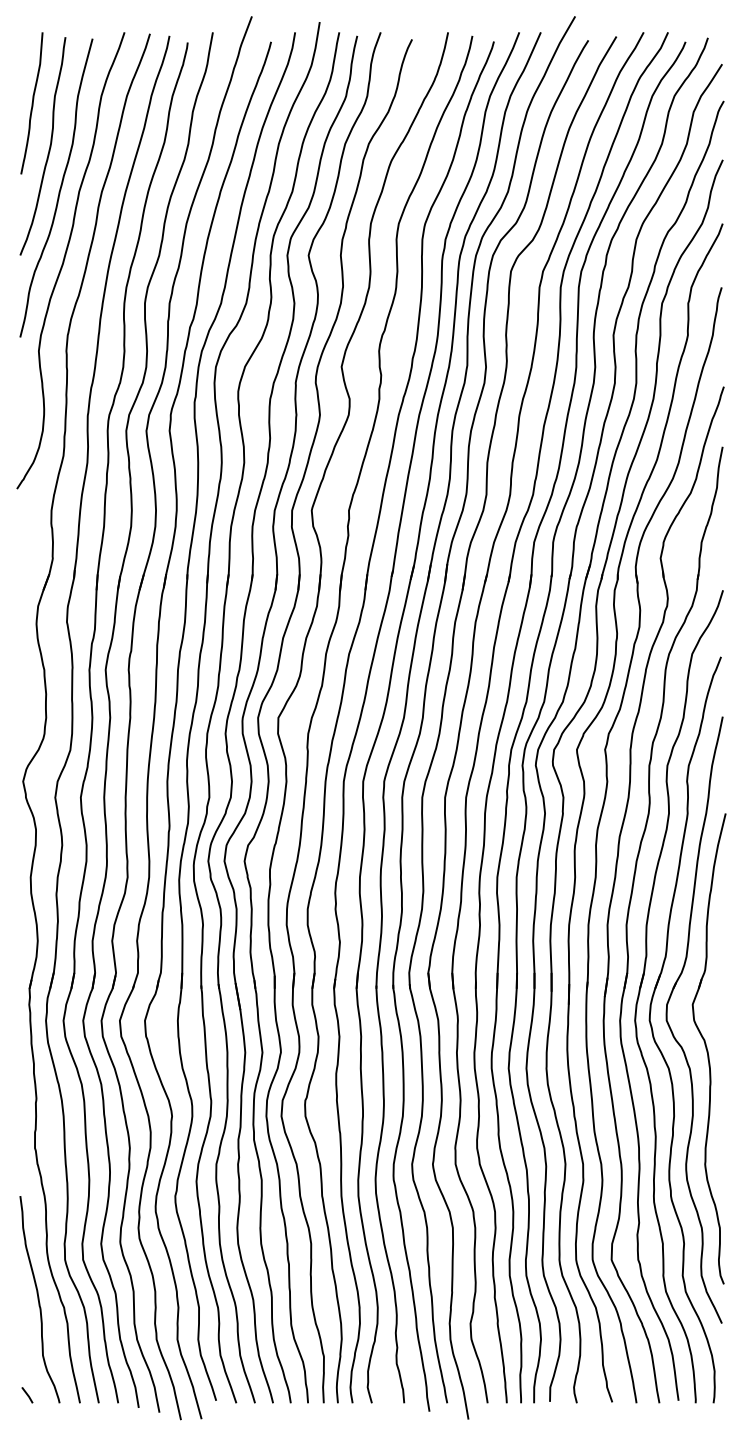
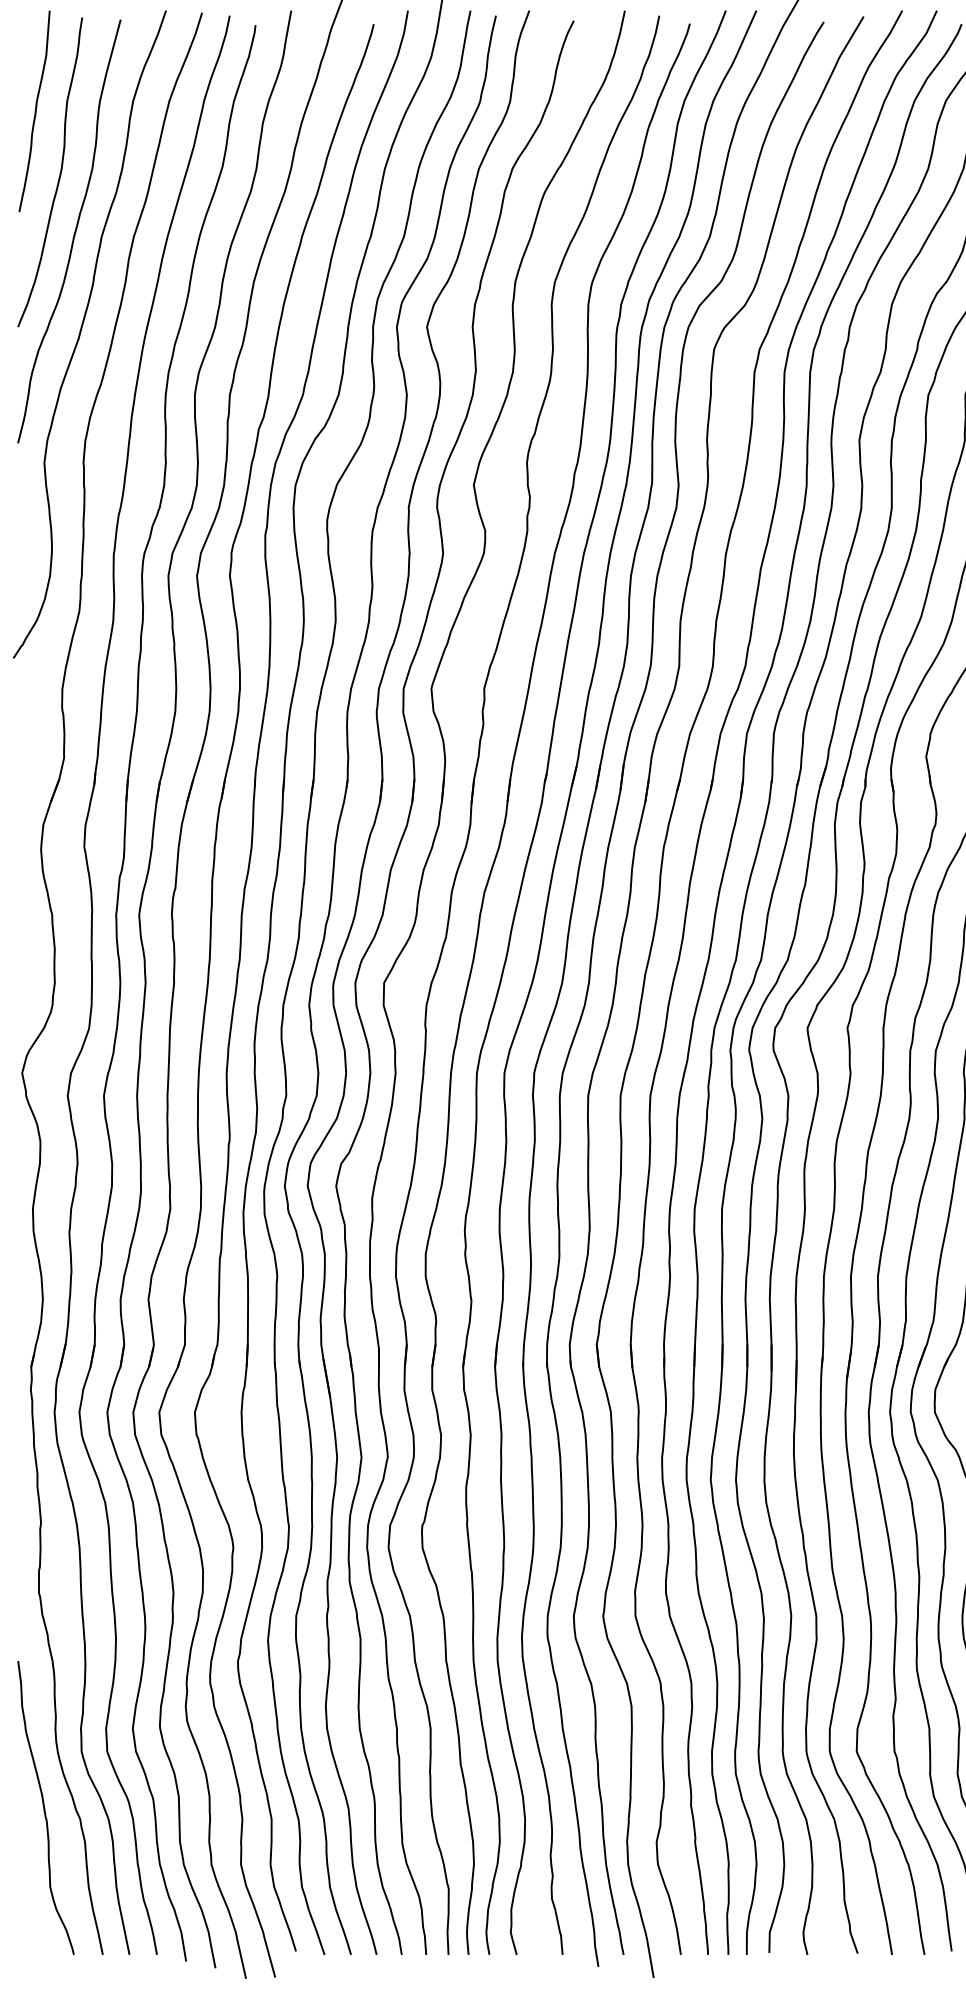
line: (27, 1395) -> (28, 1943), removed

